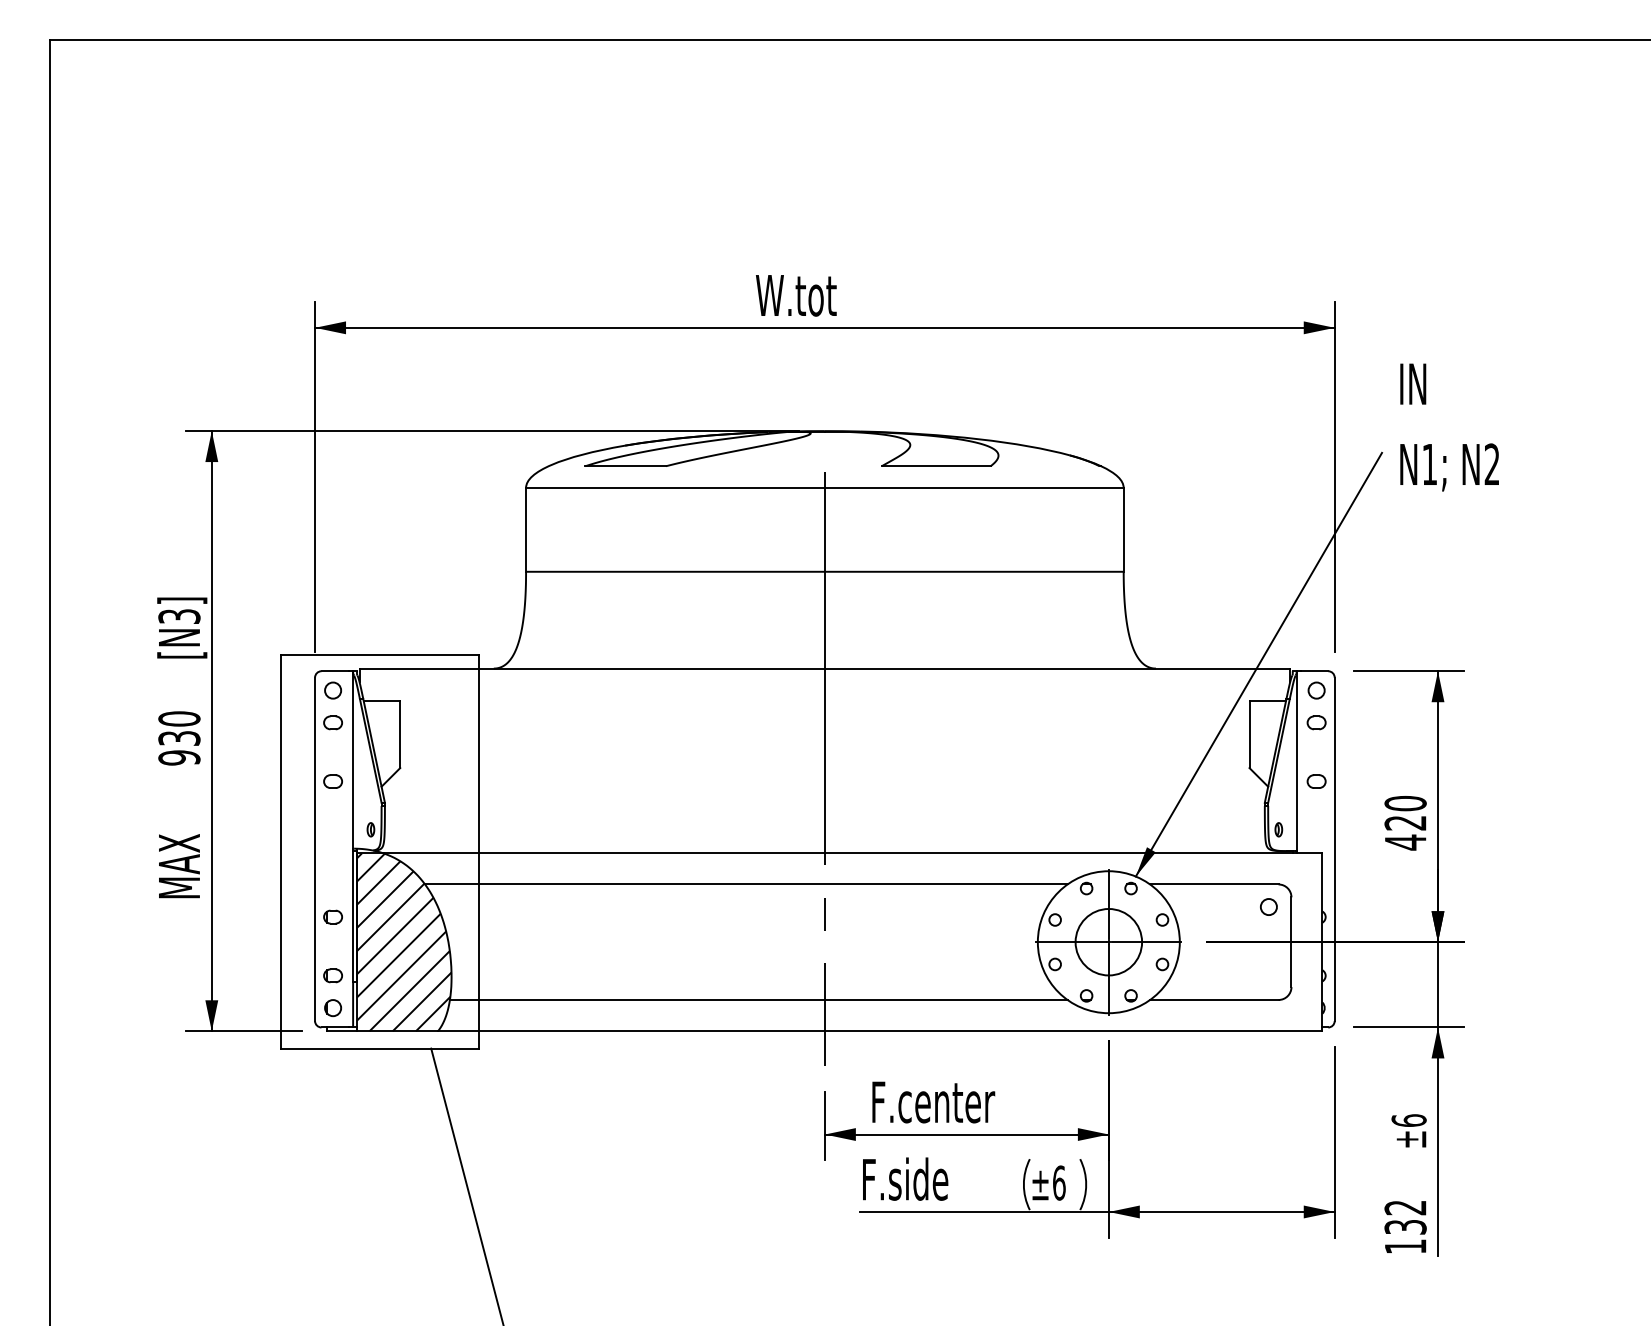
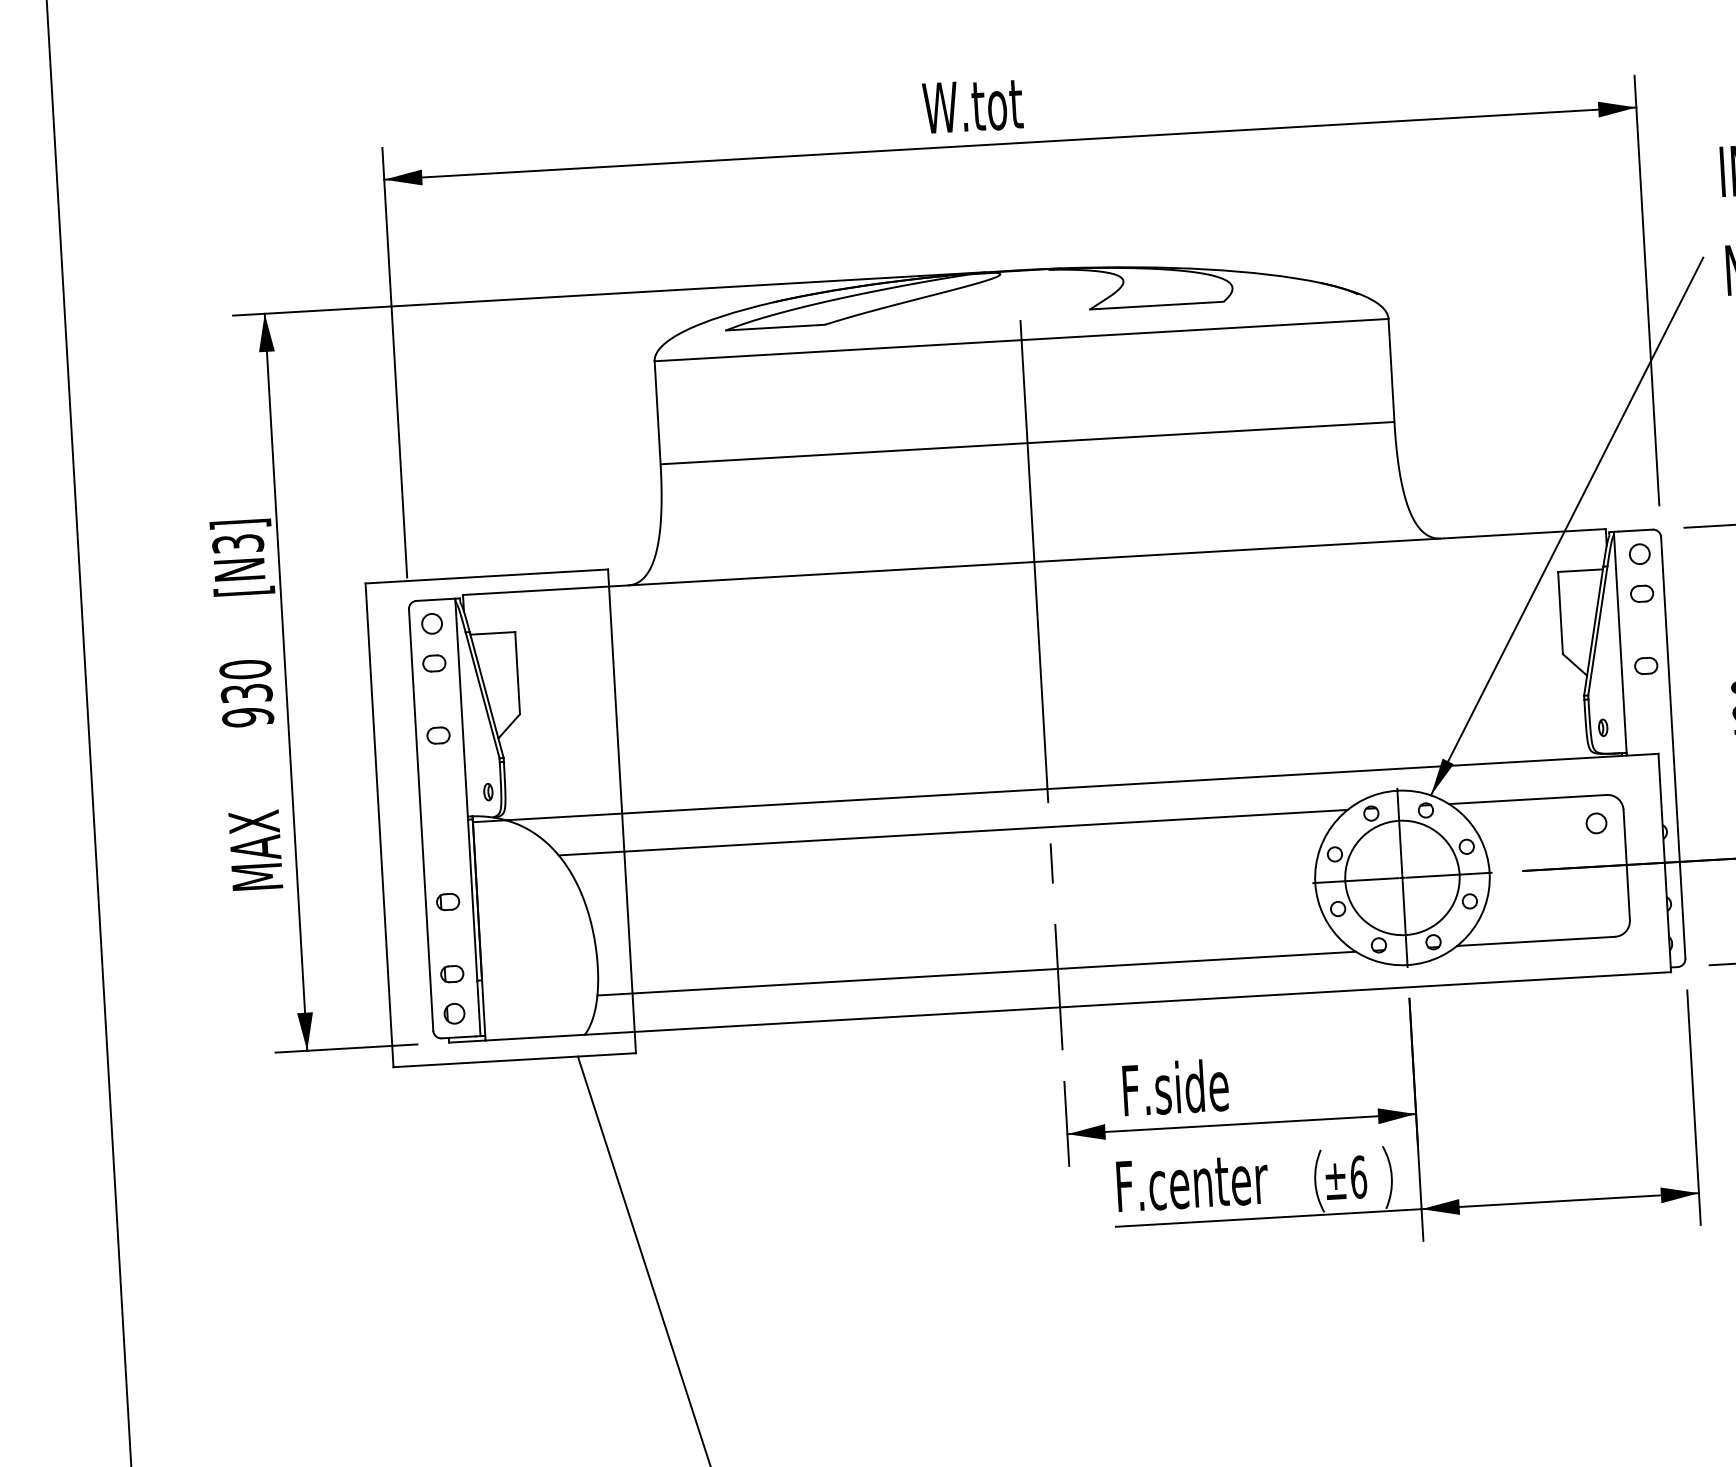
circle: (1108, 941) -> (1401, 877), size x1.4
hatch: (404, 942) -> (537, 928), removed
text: (946, 1101) -> (1214, 1085), F.center -> F.side
text: (937, 1178) -> (1208, 1180), F.side -> F.center

